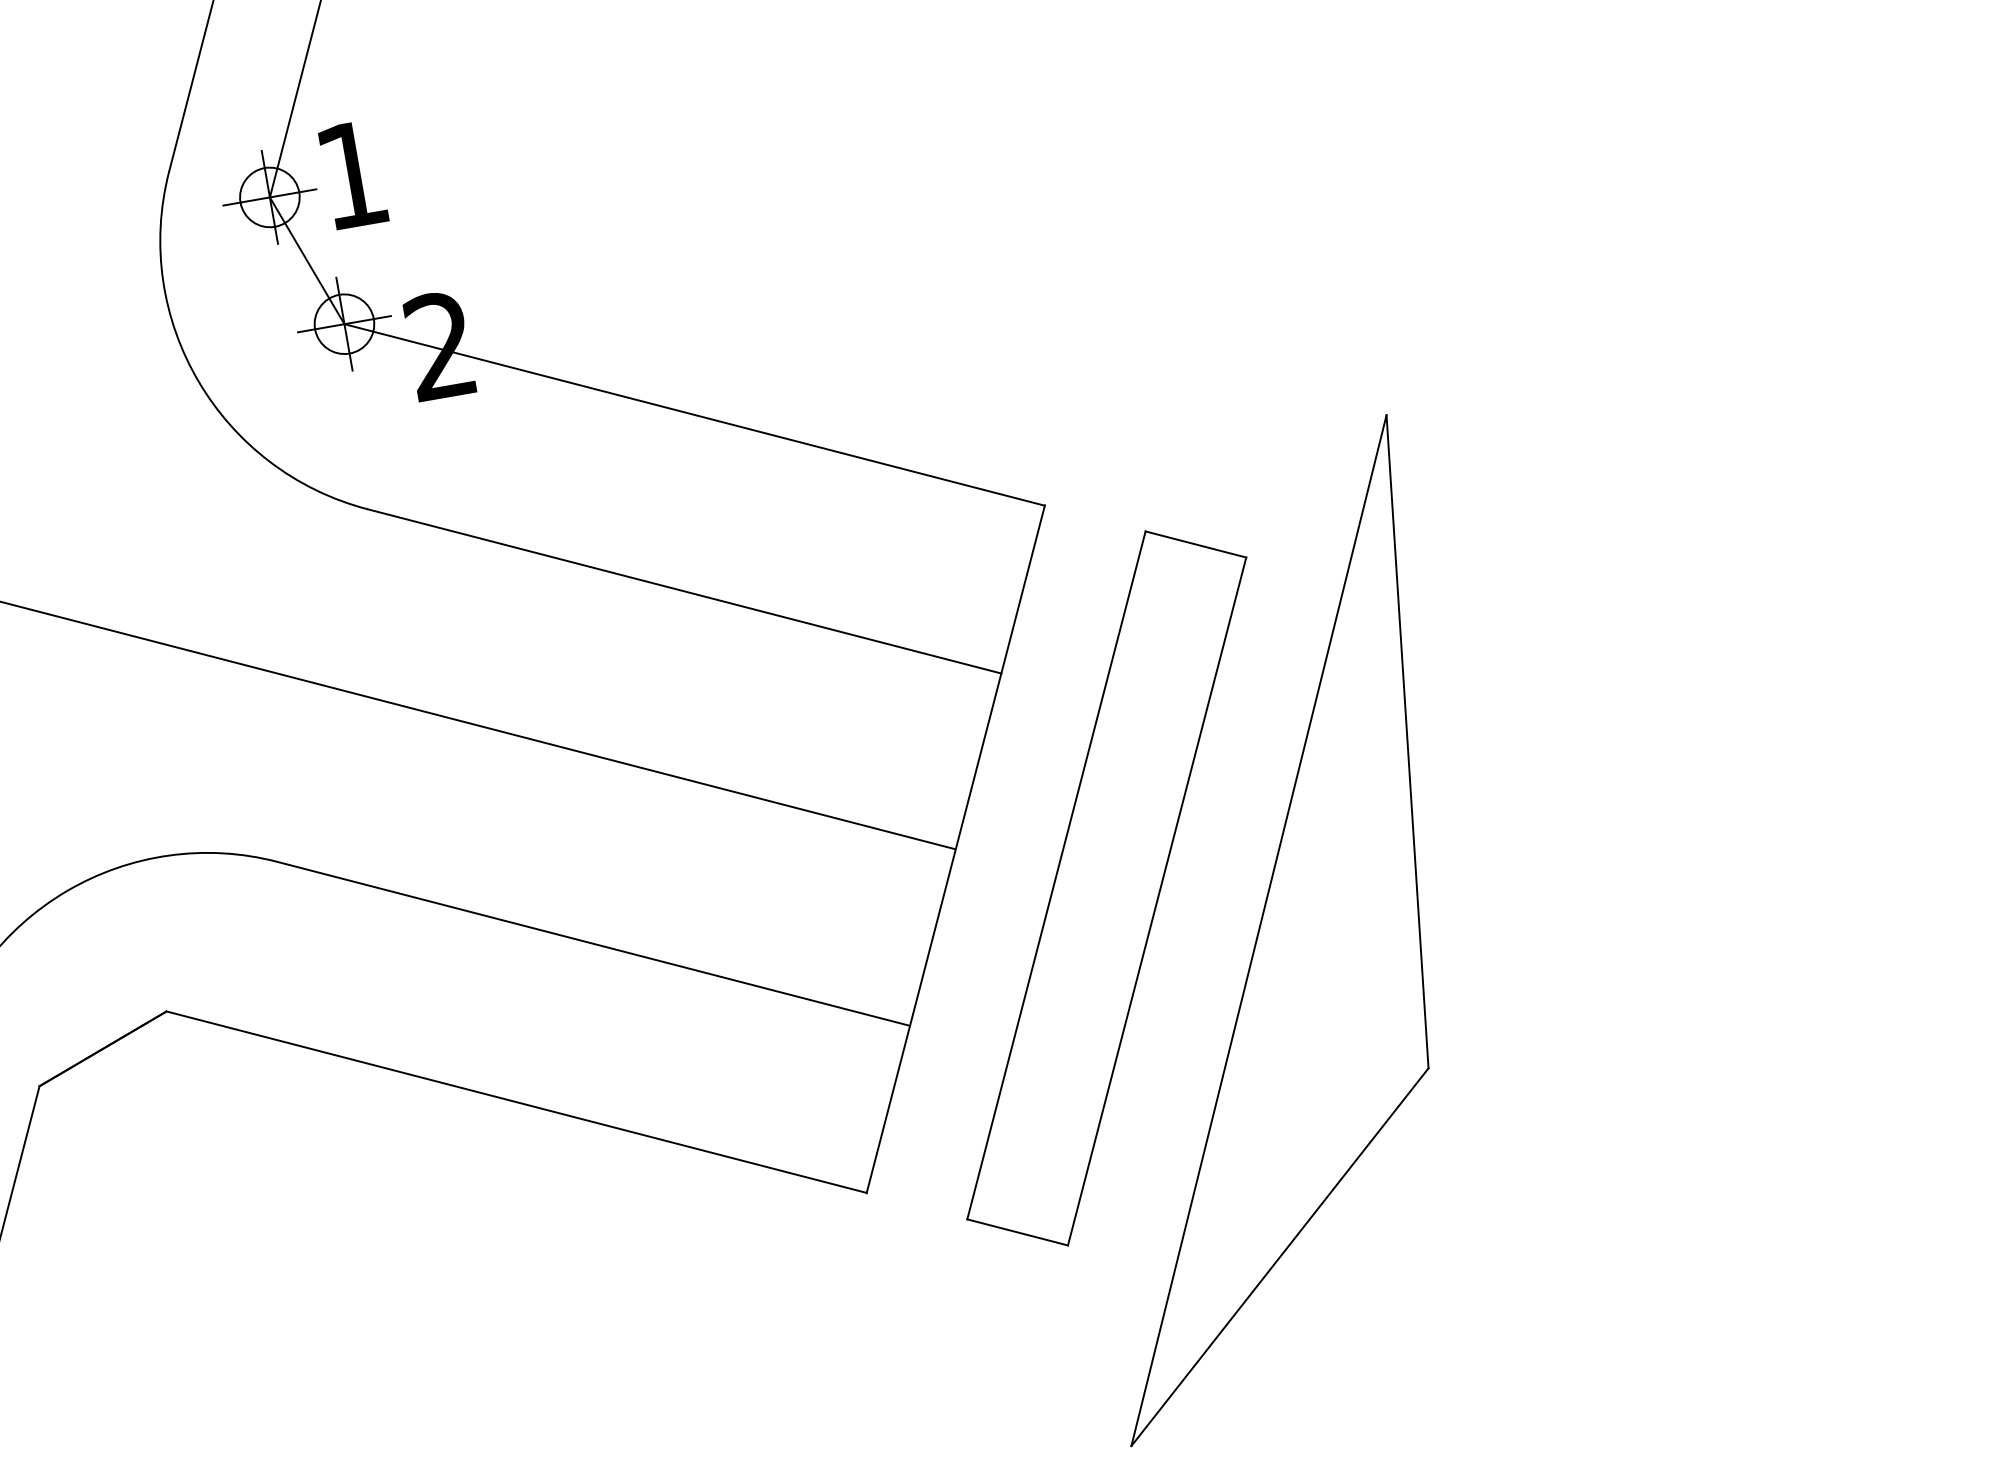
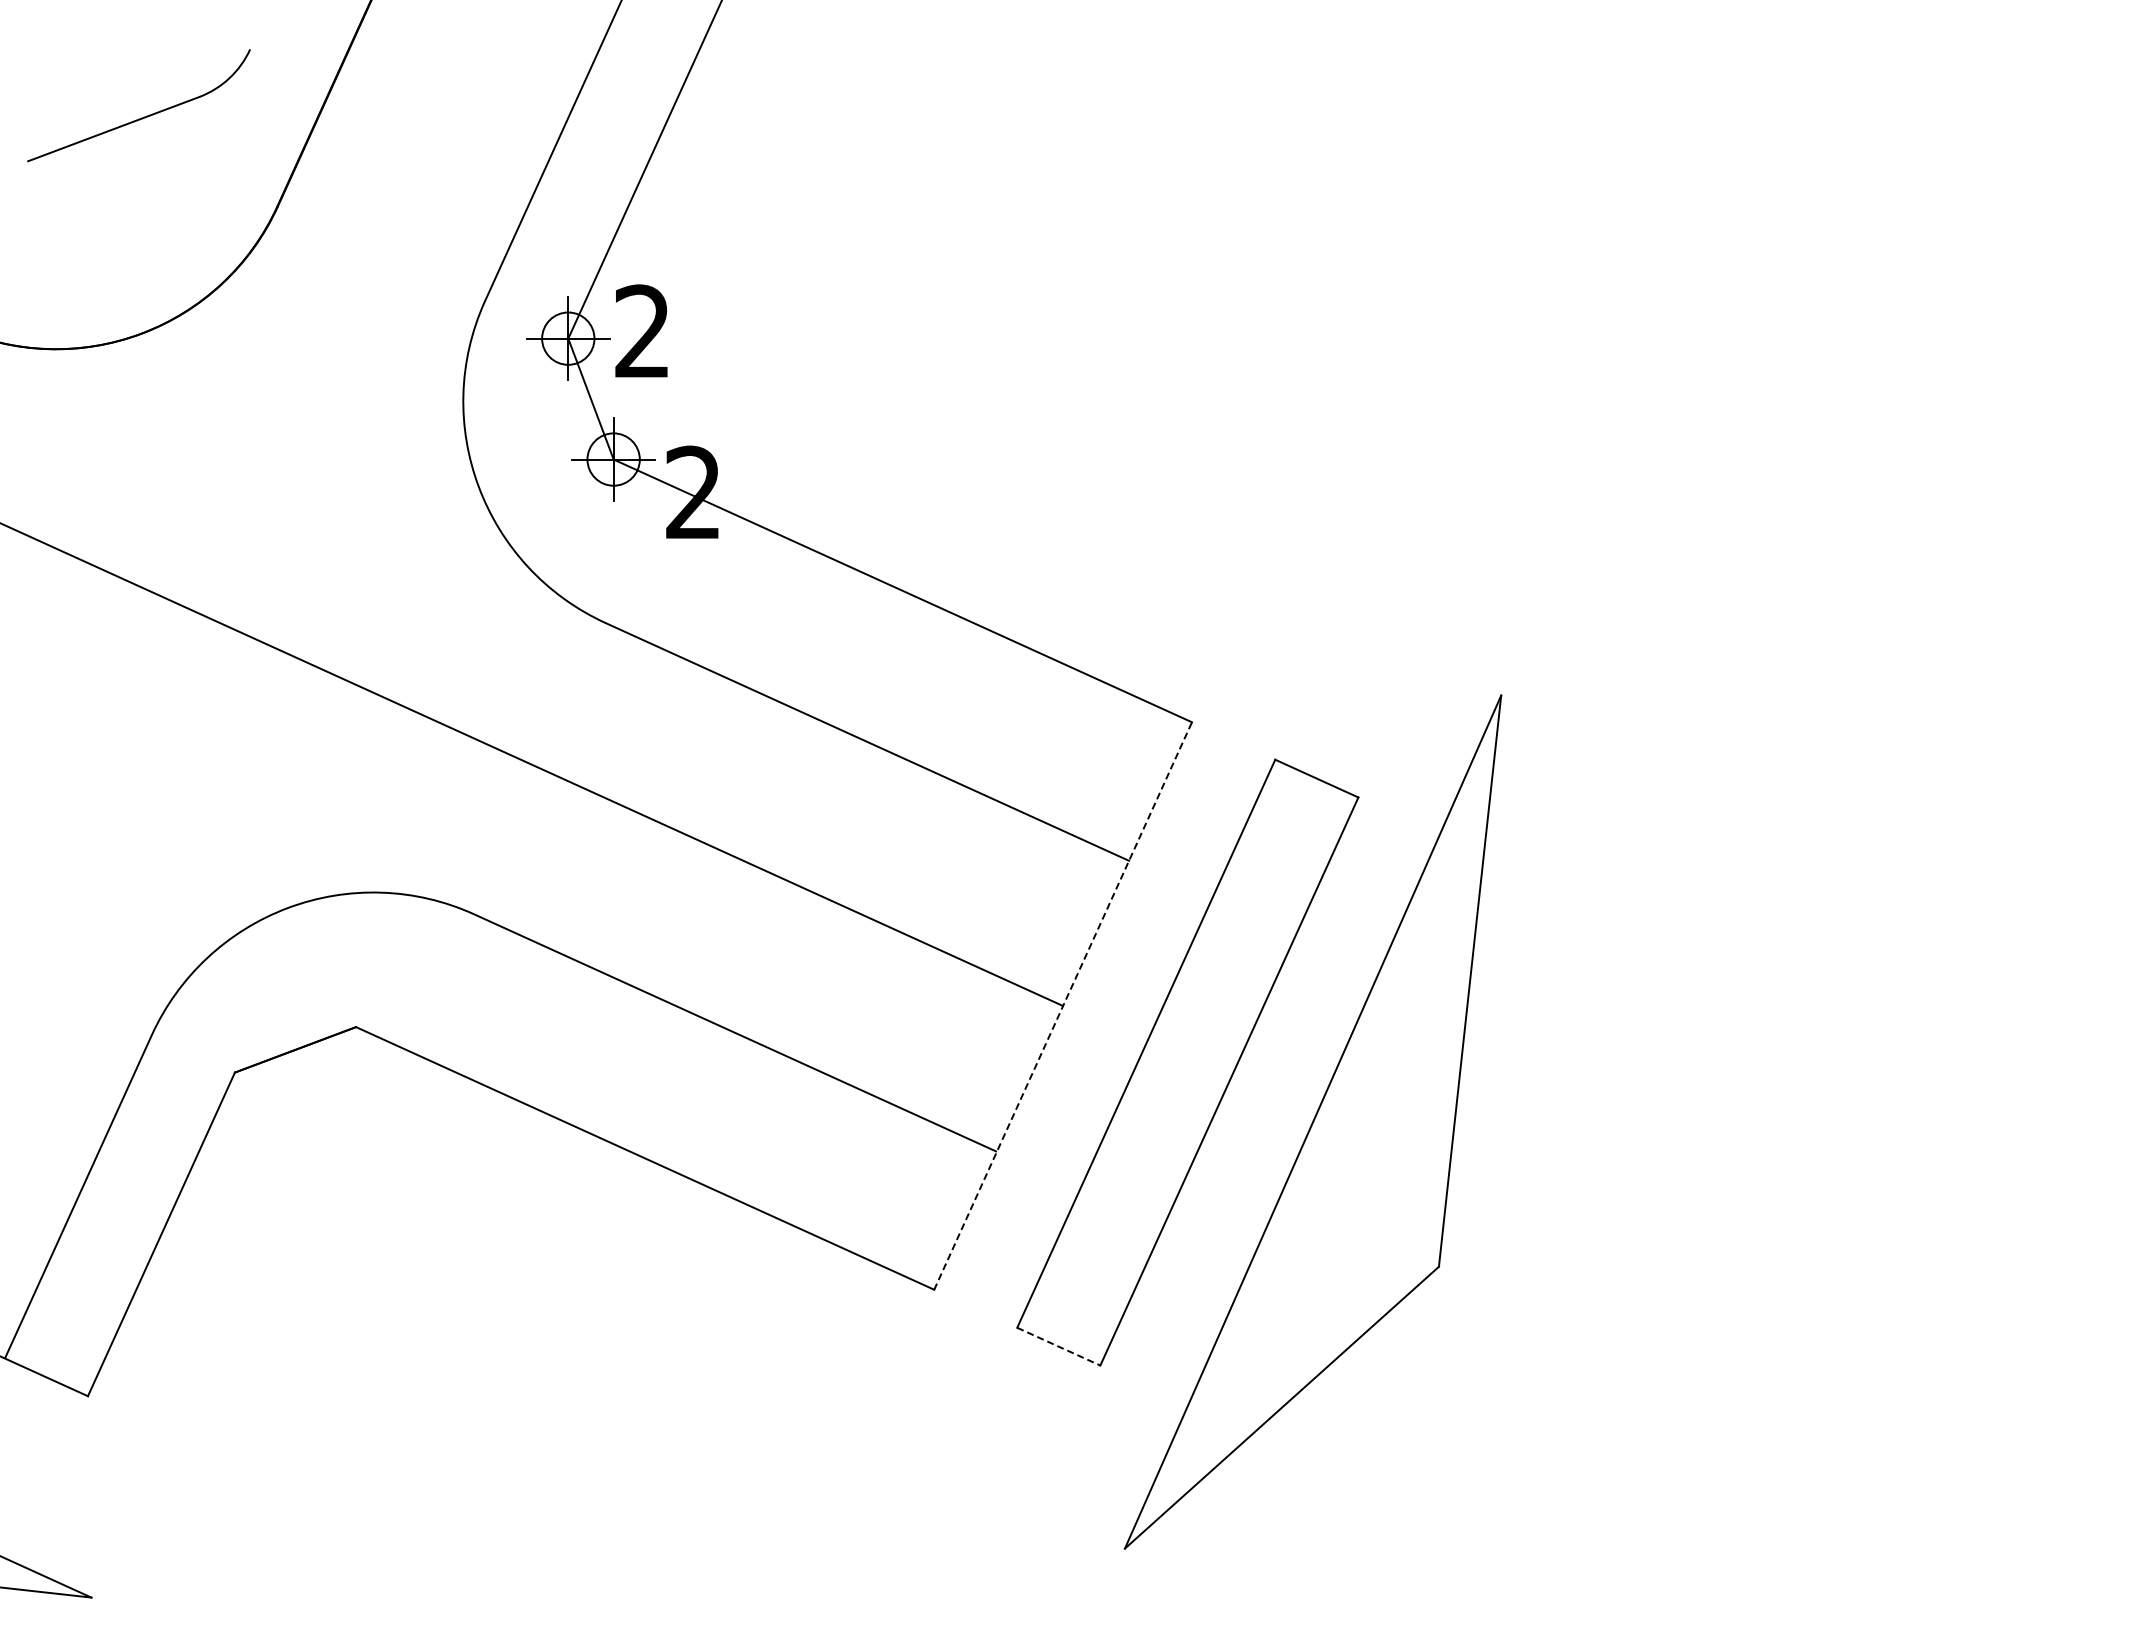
text: (350, 173) -> (641, 330), 1 -> 2
line: (956, 849) -> (1063, 1006), solid -> dashed
line: (1017, 1232) -> (1058, 1346), solid -> dashed

